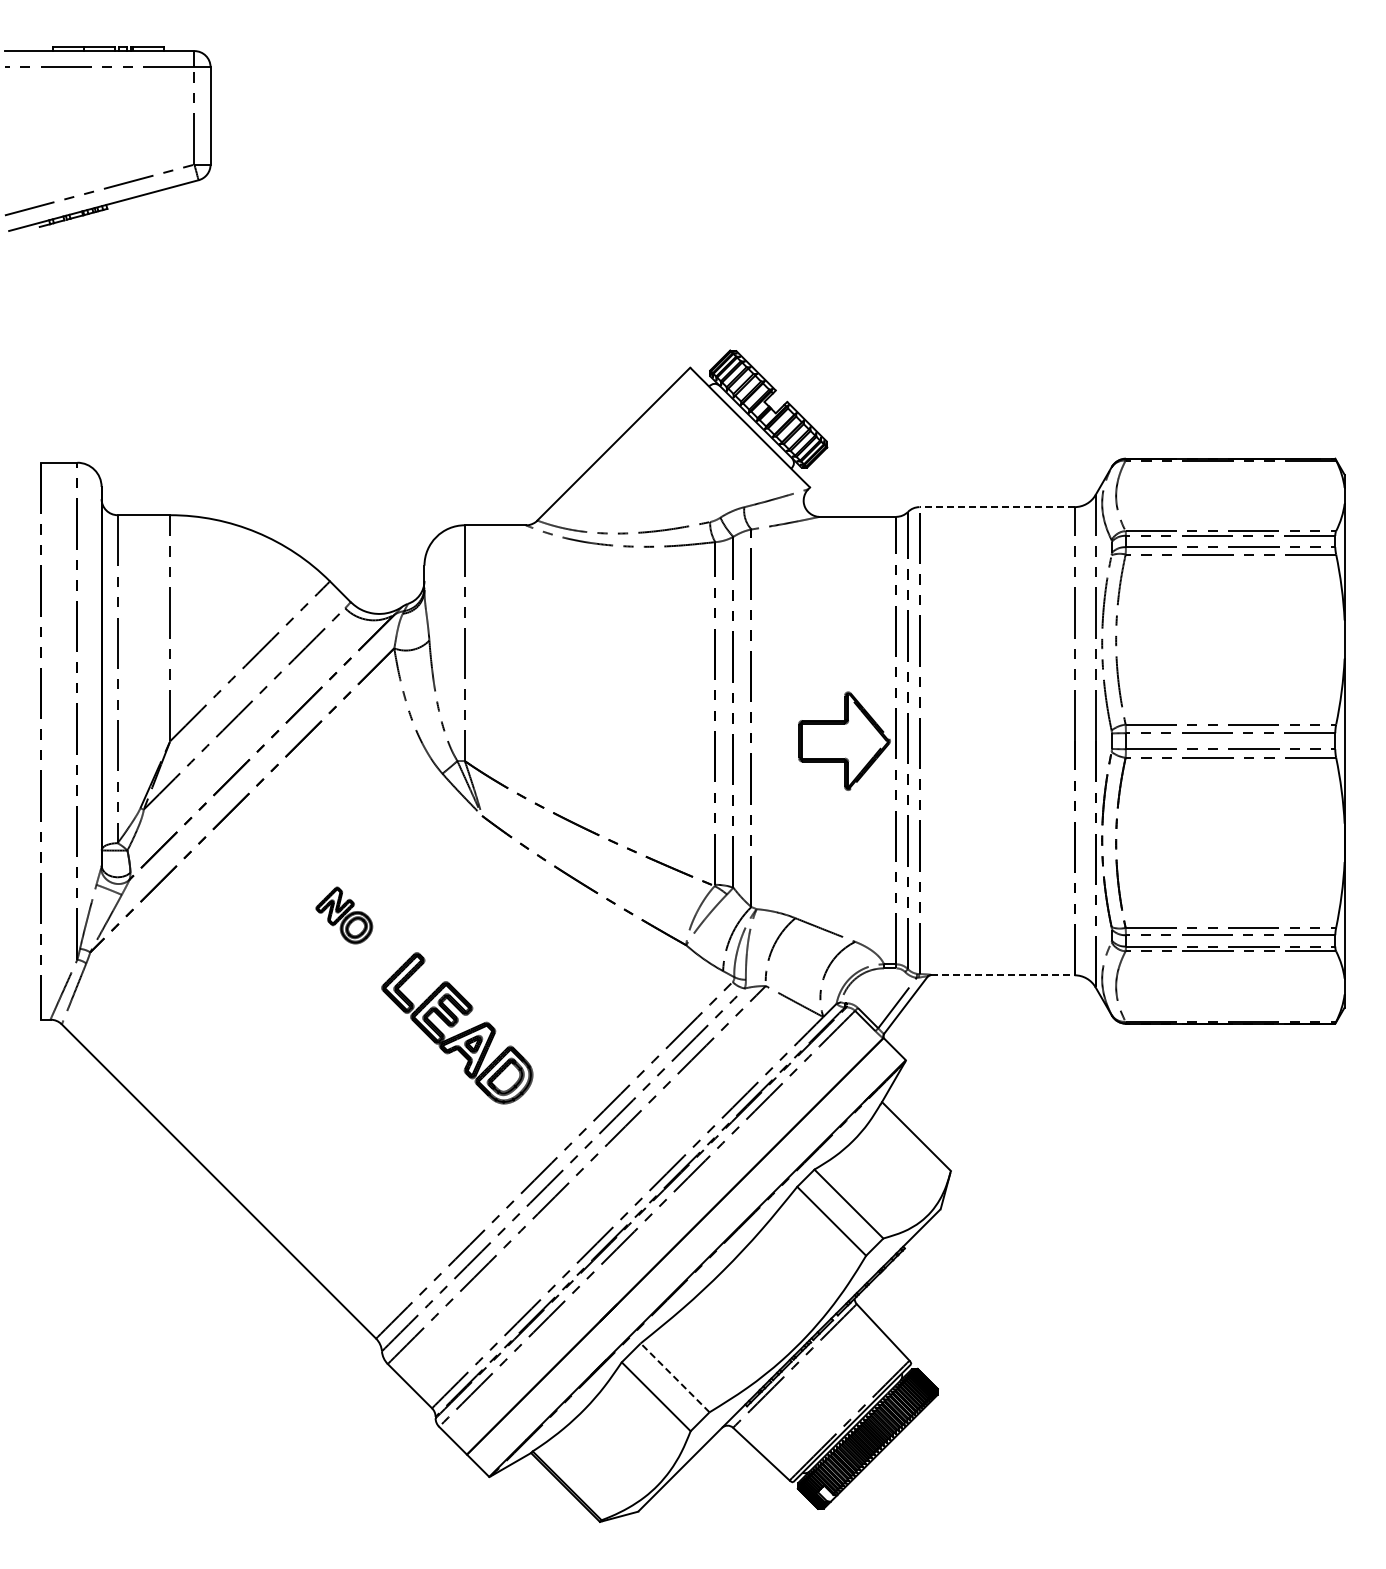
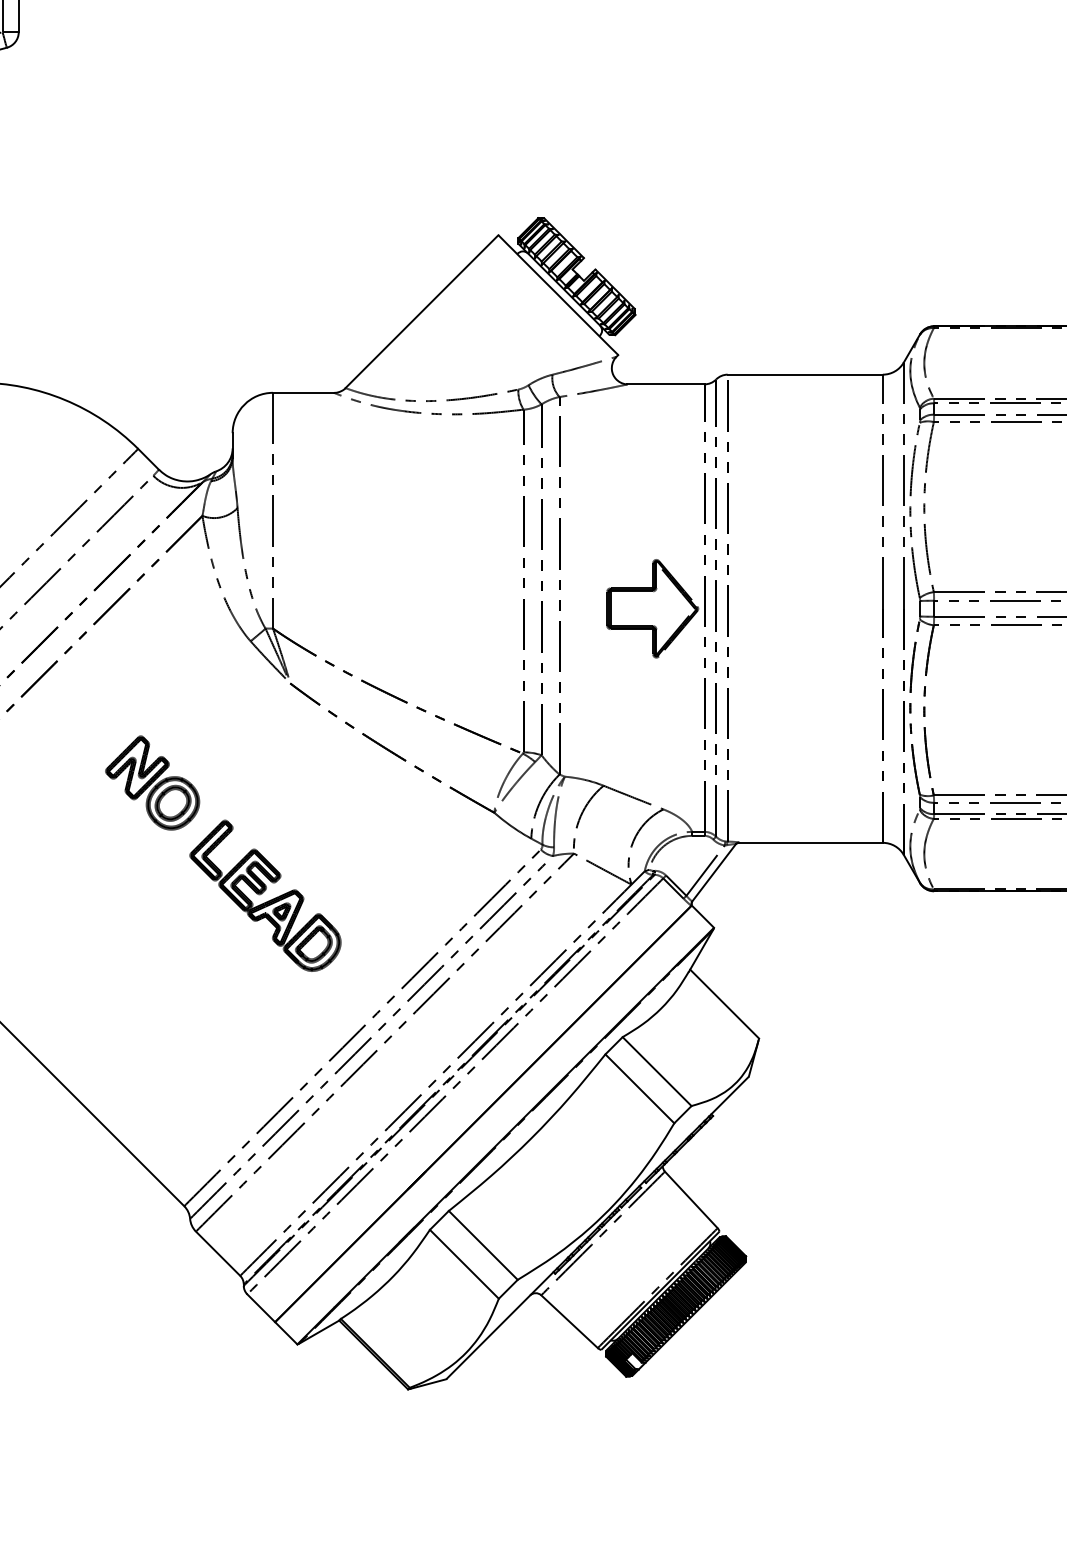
line: (997, 507) -> (805, 375), dashed -> solid
part: (343, 915) -> (151, 783), size x1.67
line: (1002, 975) -> (810, 843), dashed -> solid
line: (675, 1377) -> (483, 1245), dashed -> solid

